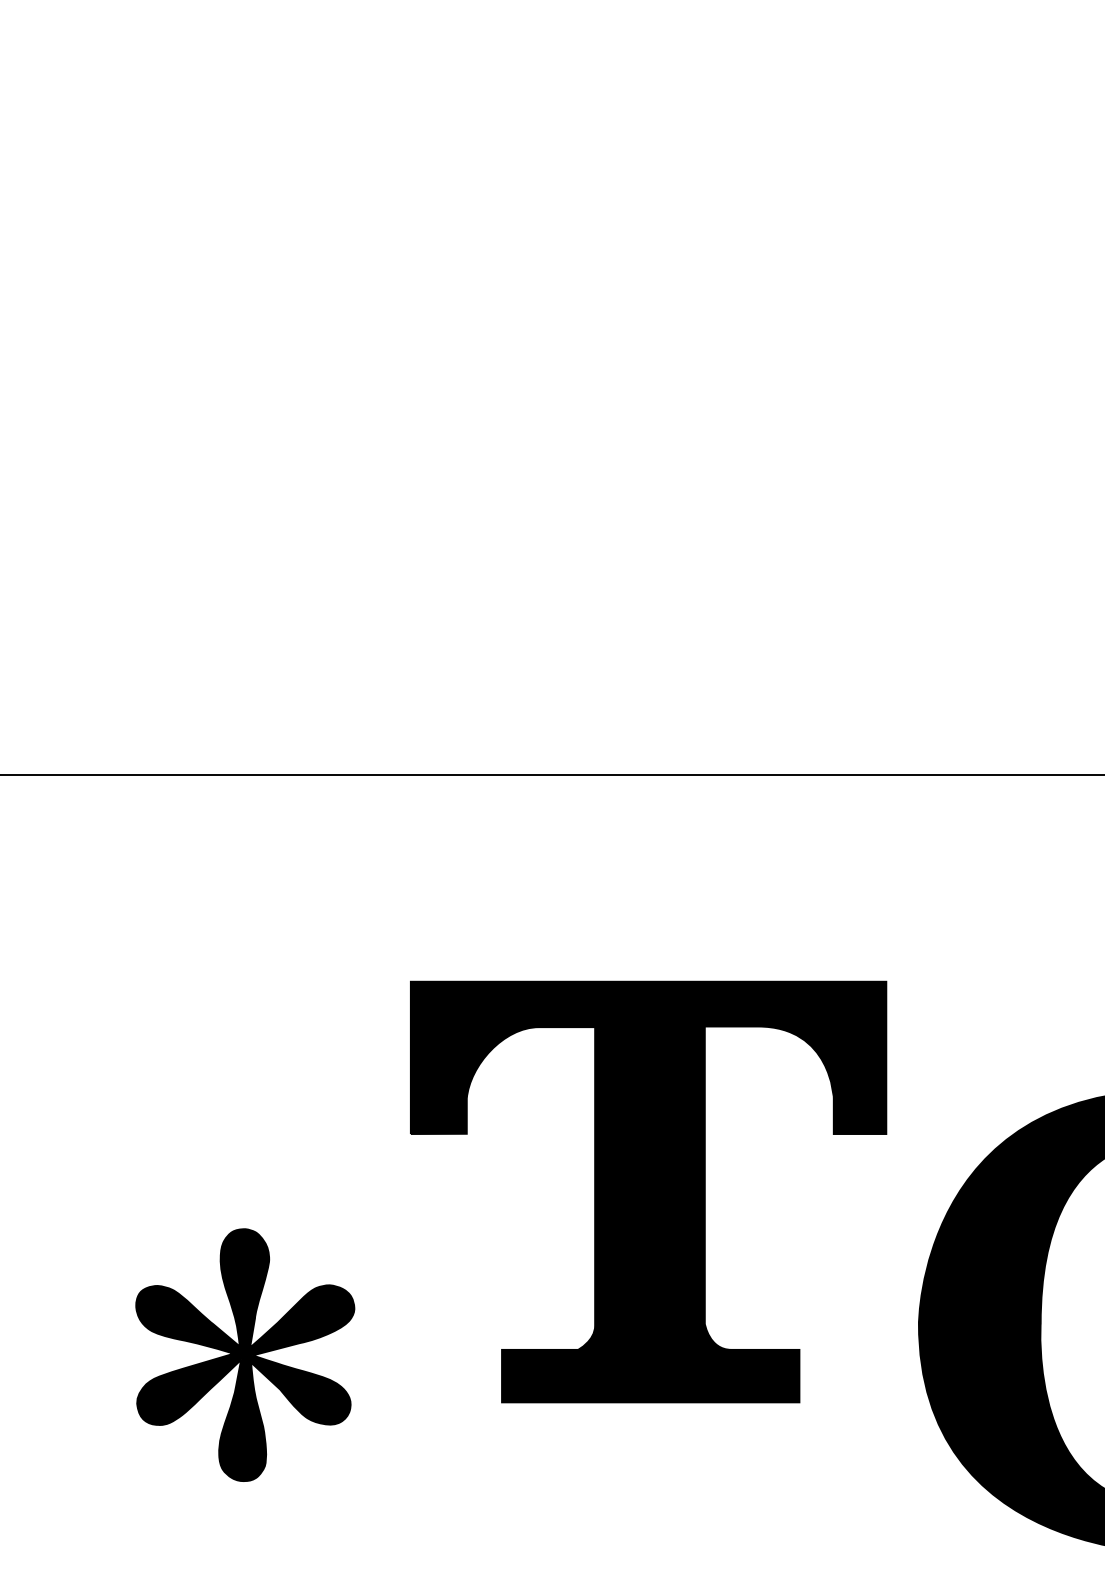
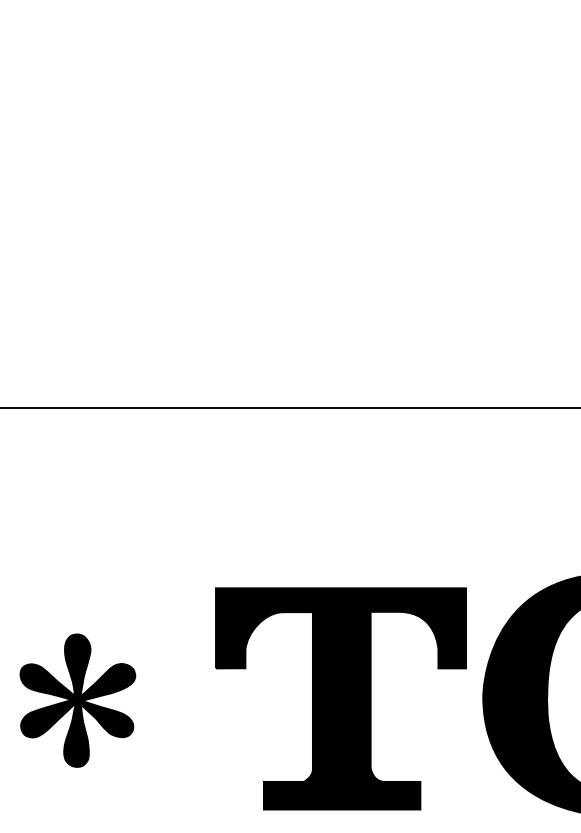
part: (647, 1191) -> (340, 698), moved
part: (244, 1354) -> (77, 700), moved

